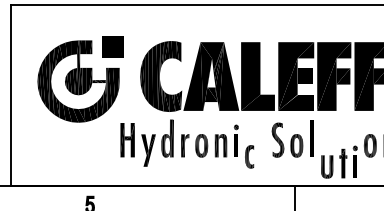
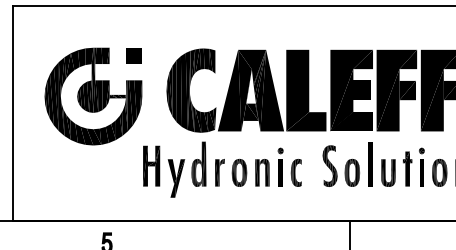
part: (112, 46) -> (133, 54), size x0.62
part: (249, 156) -> (296, 172), moved
part: (339, 161) -> (403, 166), moved

